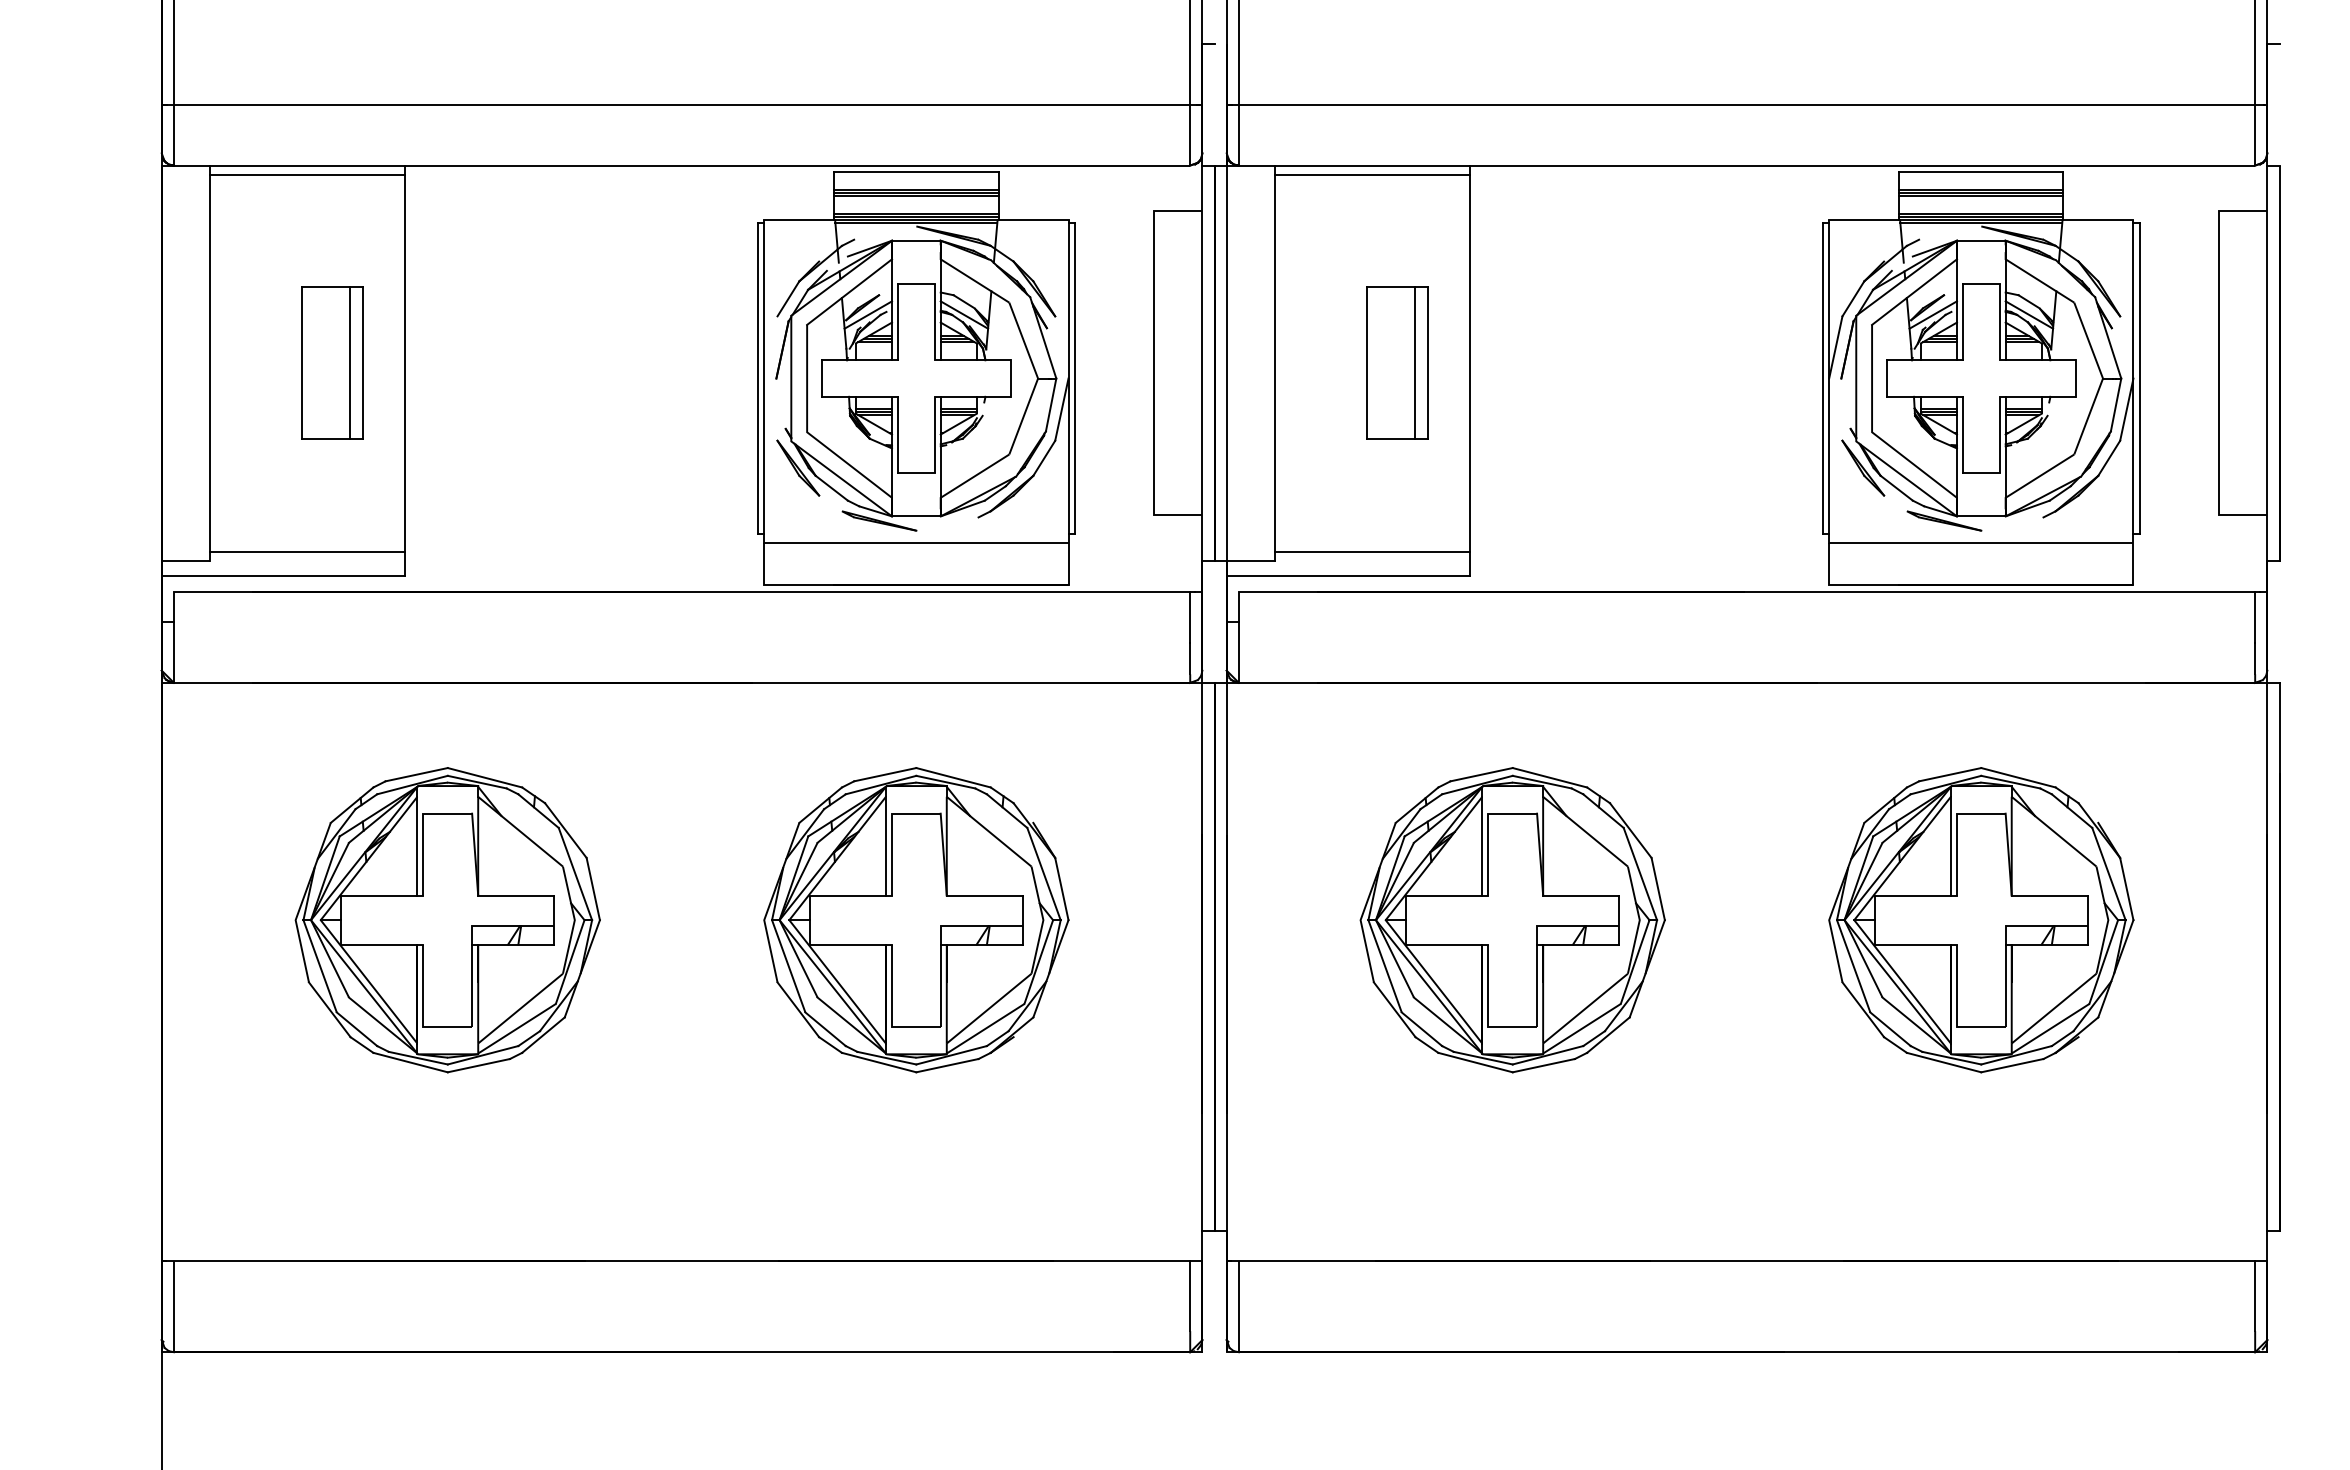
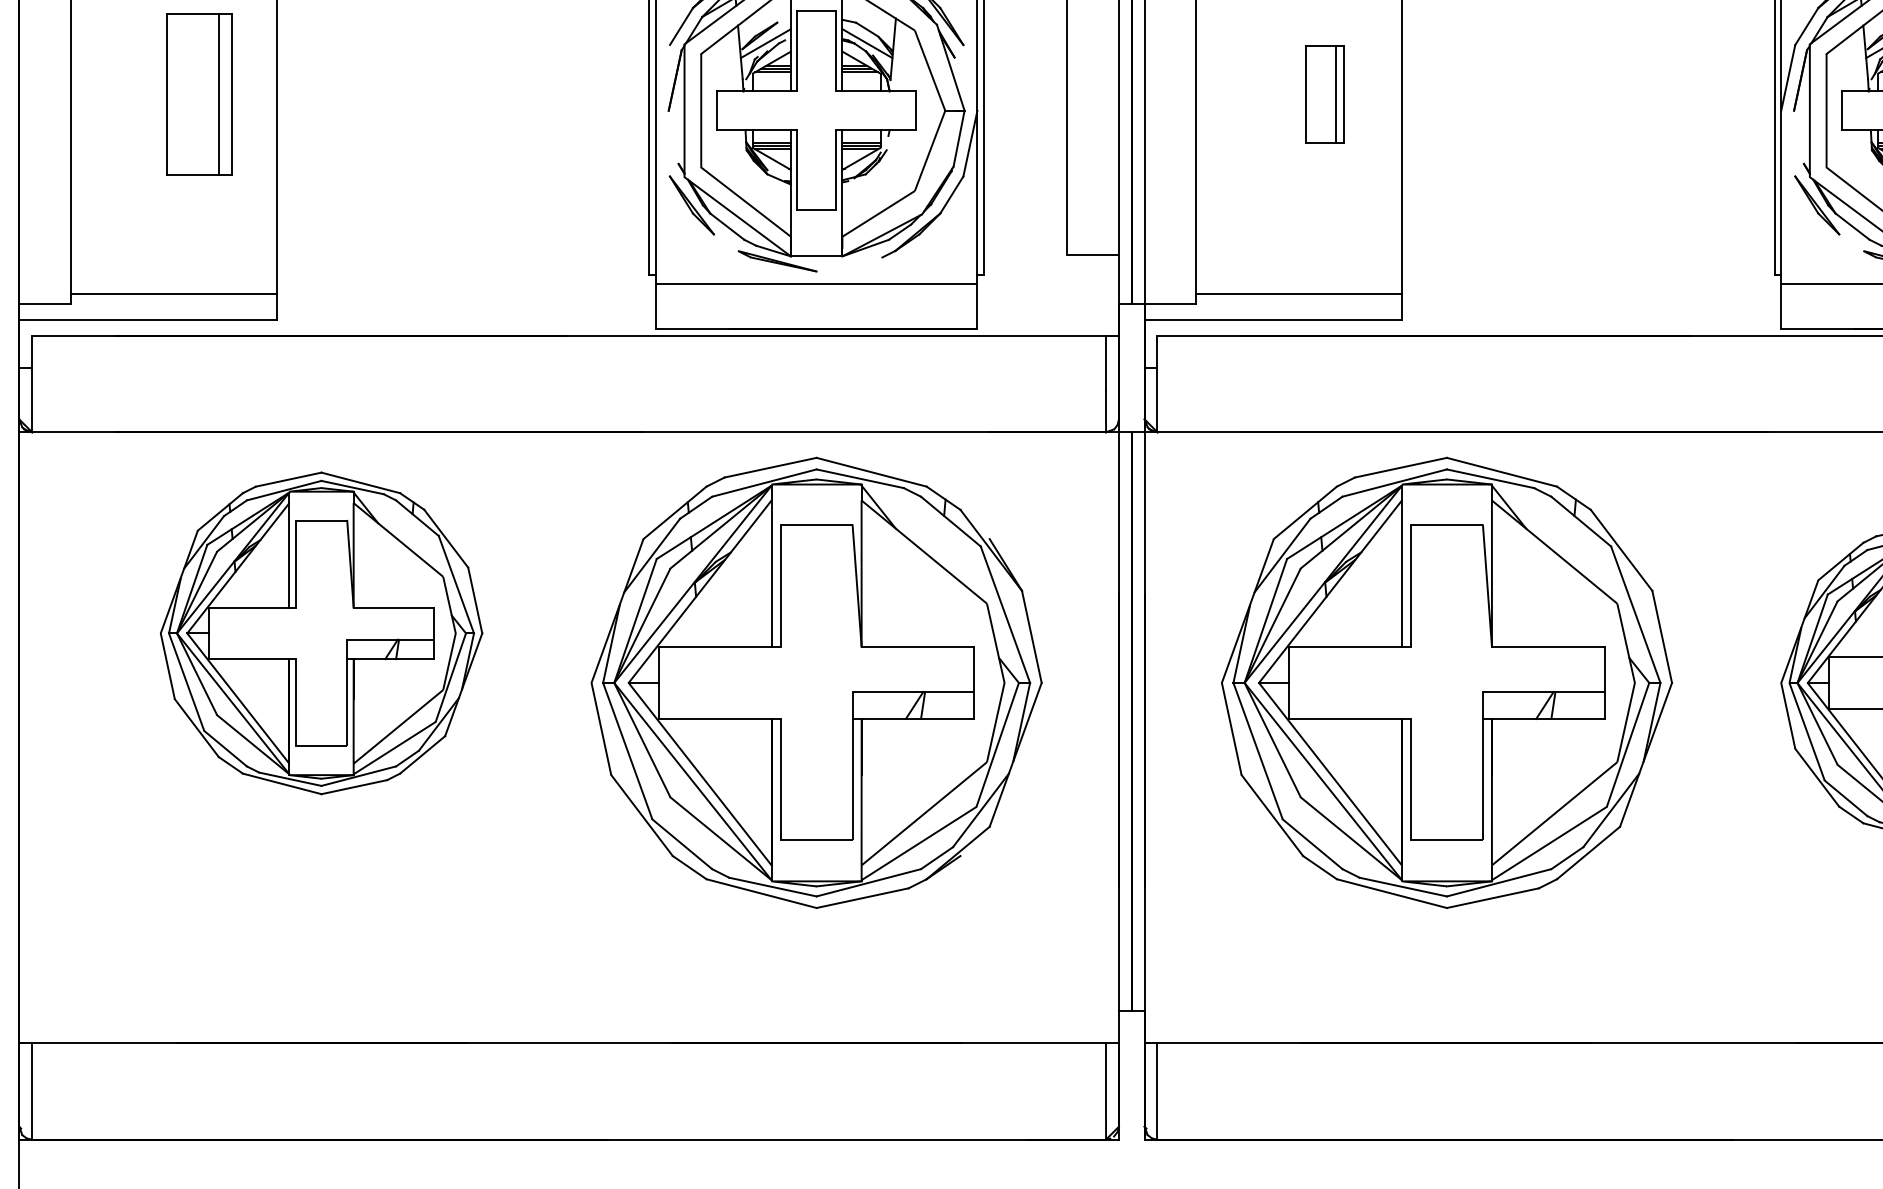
part: (1397, 362) -> (1325, 93), size x0.6
part: (447, 920) -> (321, 633), moved
part: (916, 920) -> (816, 683), size x1.4
part: (1512, 920) -> (1446, 683), size x1.4

